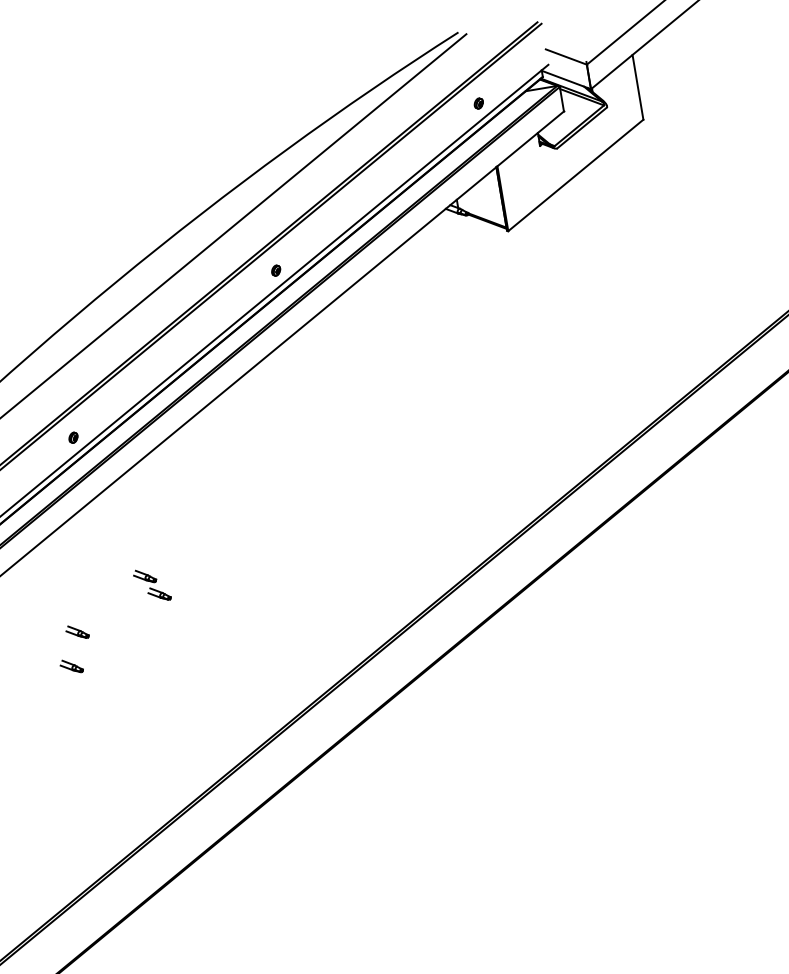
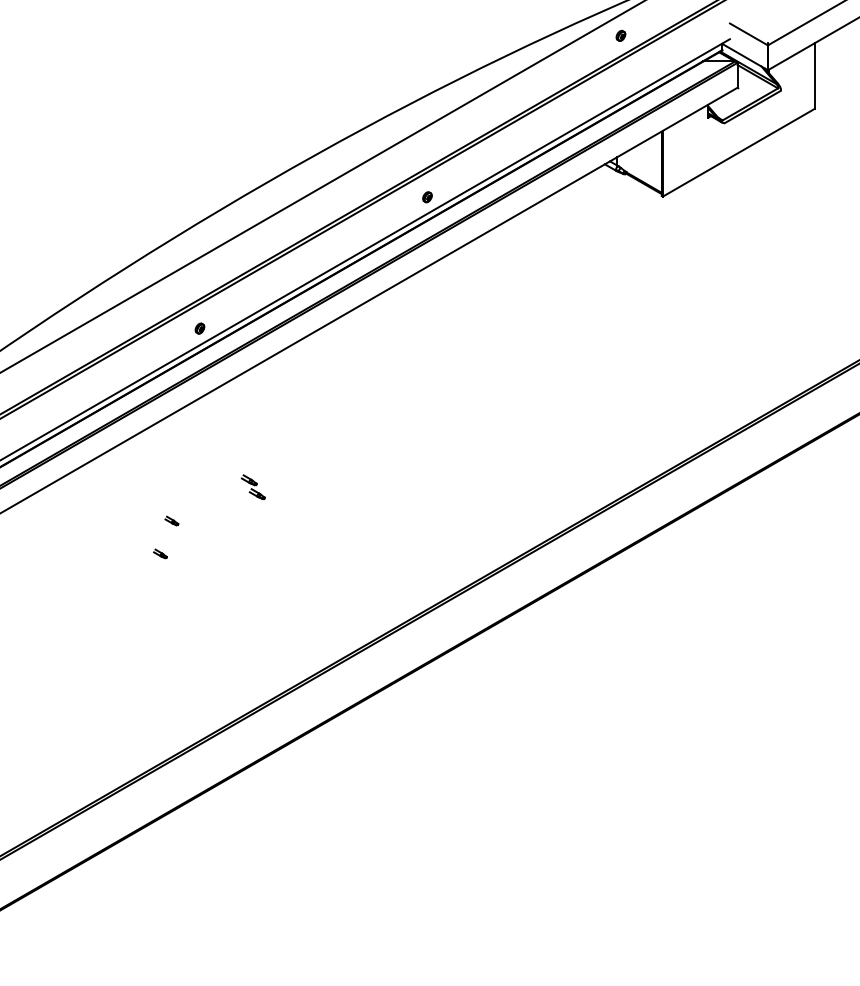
part: (478, 103) -> (620, 35), moved
part: (152, 585) -> (253, 487), size x0.7
part: (77, 631) -> (171, 520), size x0.6
part: (71, 666) -> (160, 553), size x0.6

